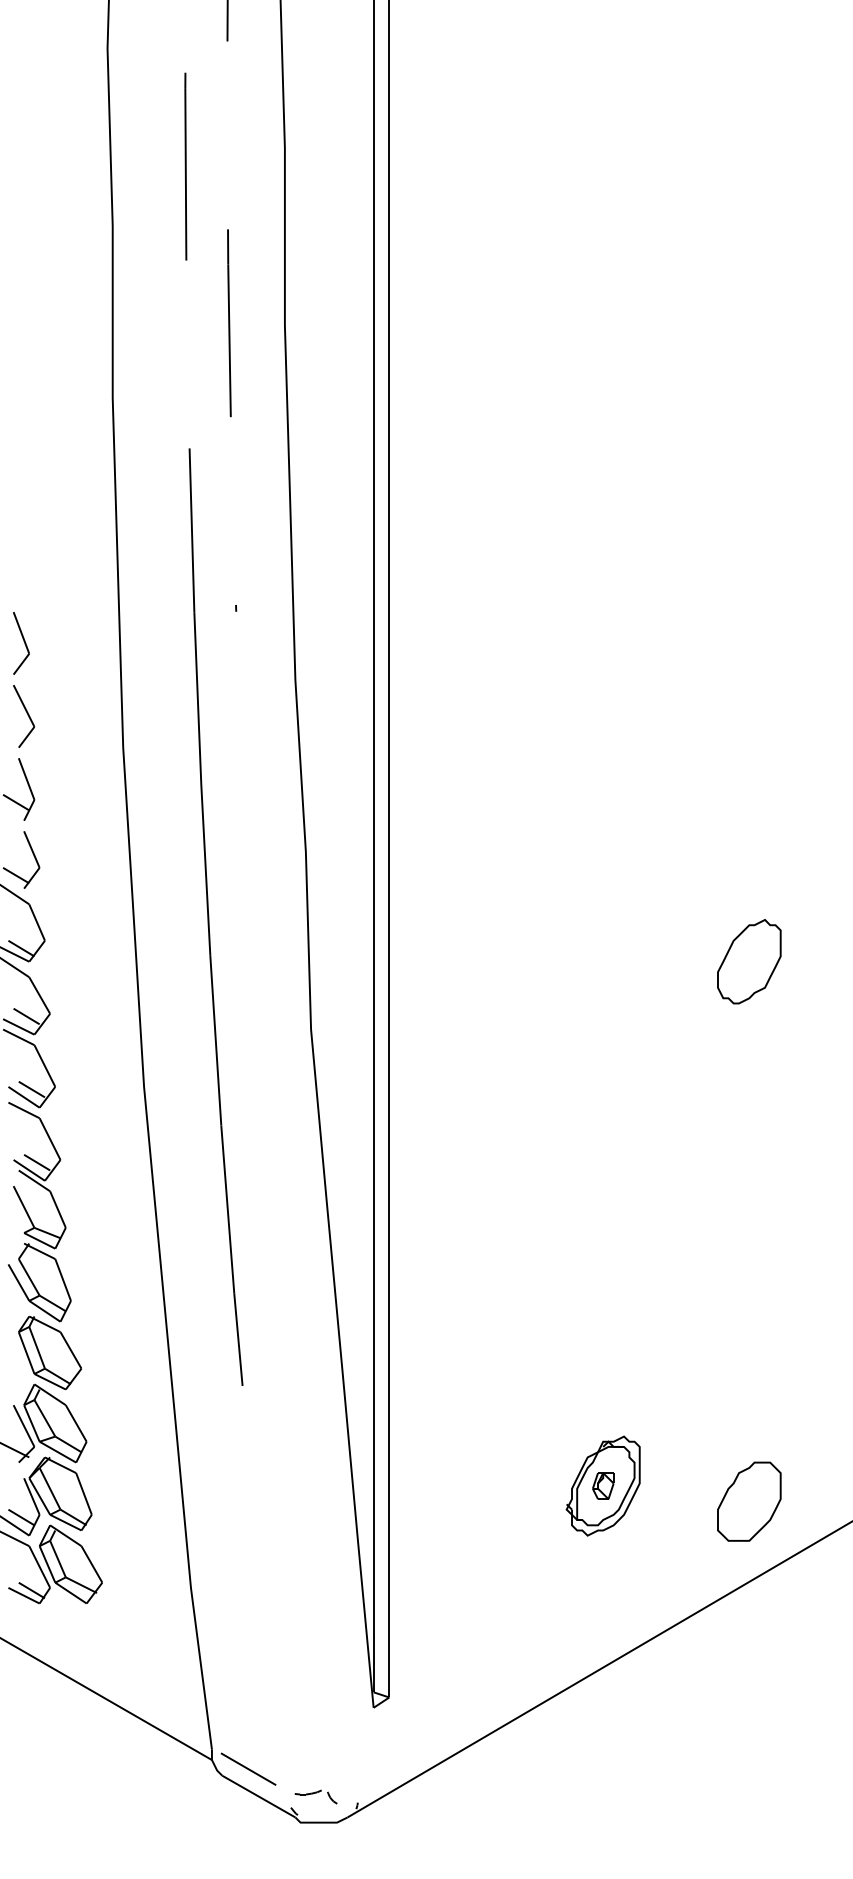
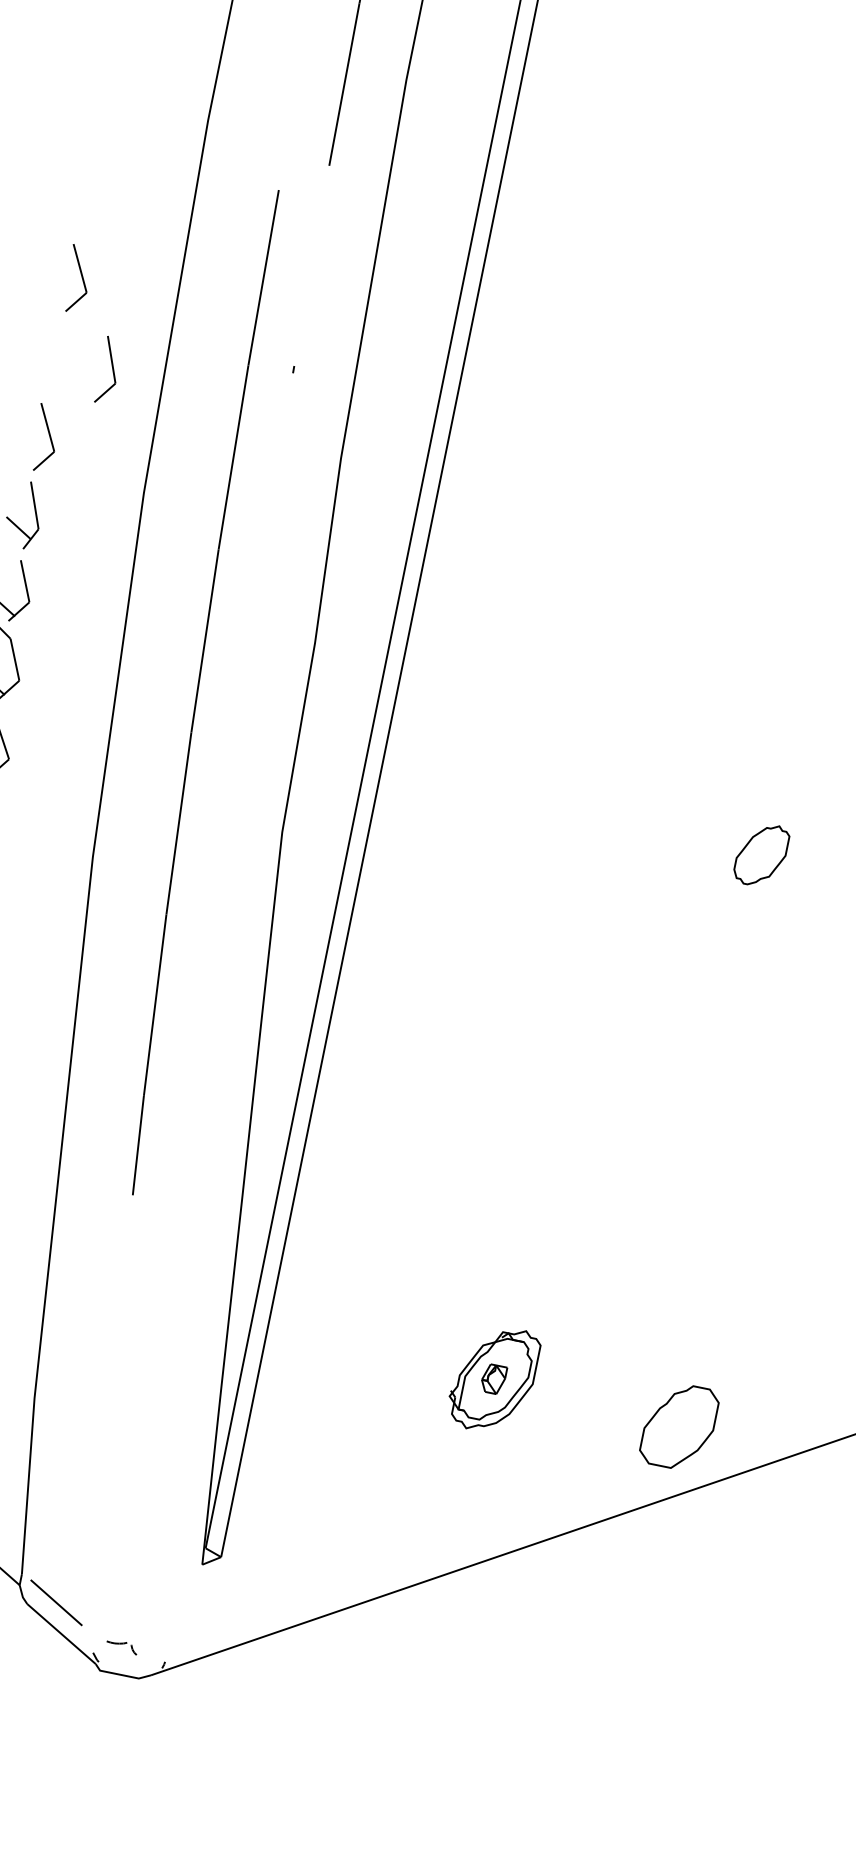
part: (24, 566) -> (78, 279), added
part: (21, 643) -> (109, 370), moved
part: (749, 961) -> (761, 854), size x0.7
part: (749, 1501) -> (679, 1426), moved
part: (315, 1796) -> (121, 1646), size x0.7

